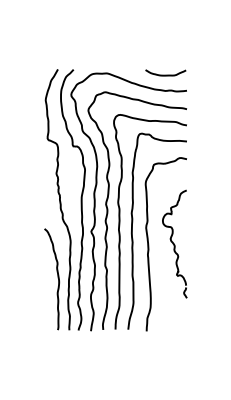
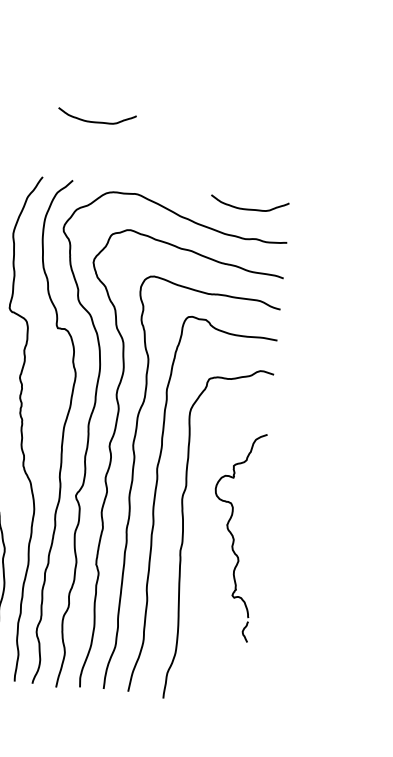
curve: (82, 37) -> (96, 120), added

